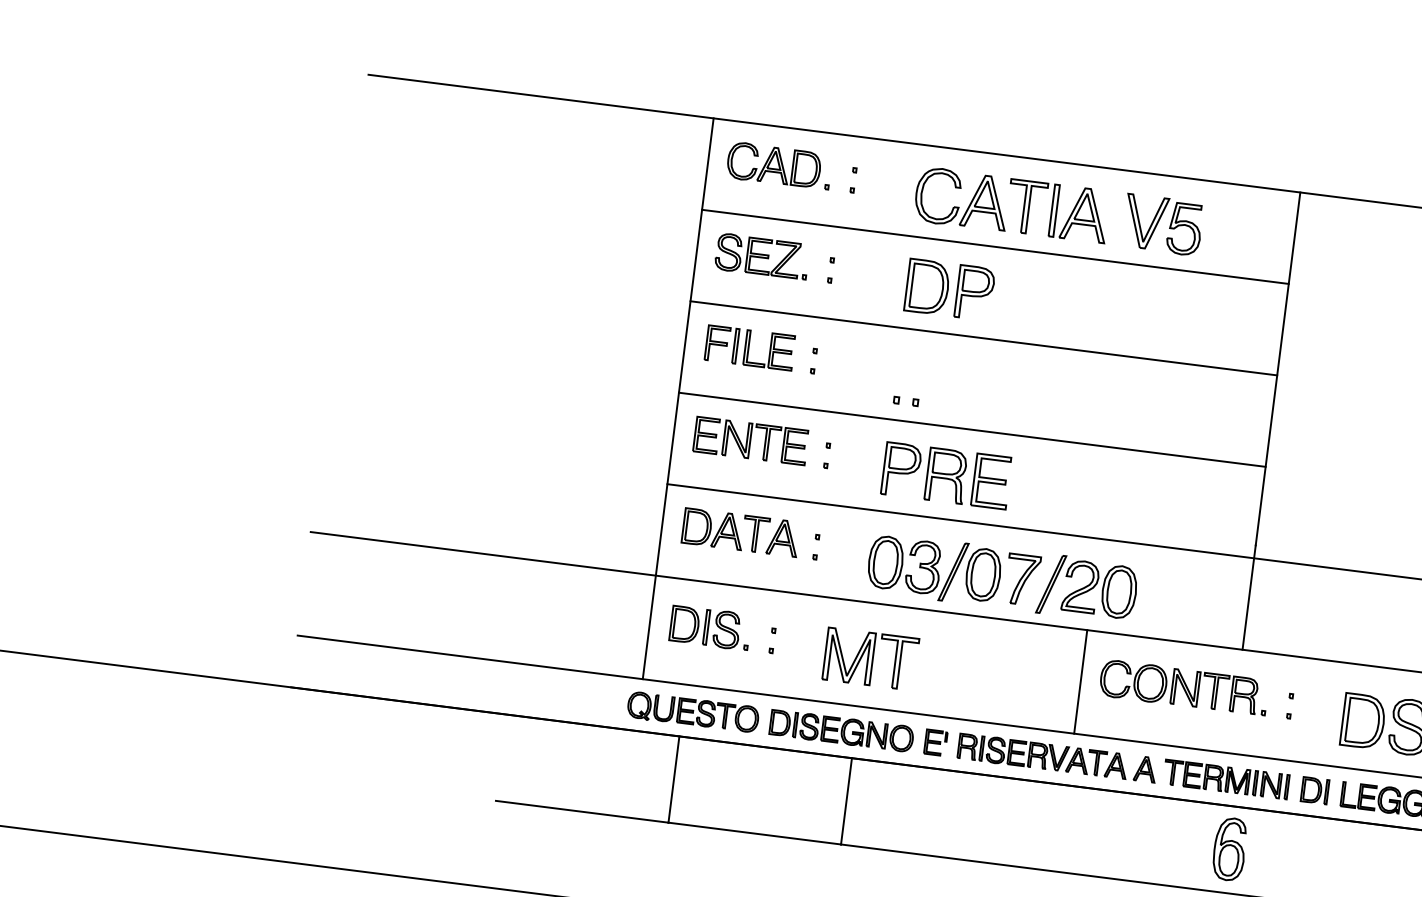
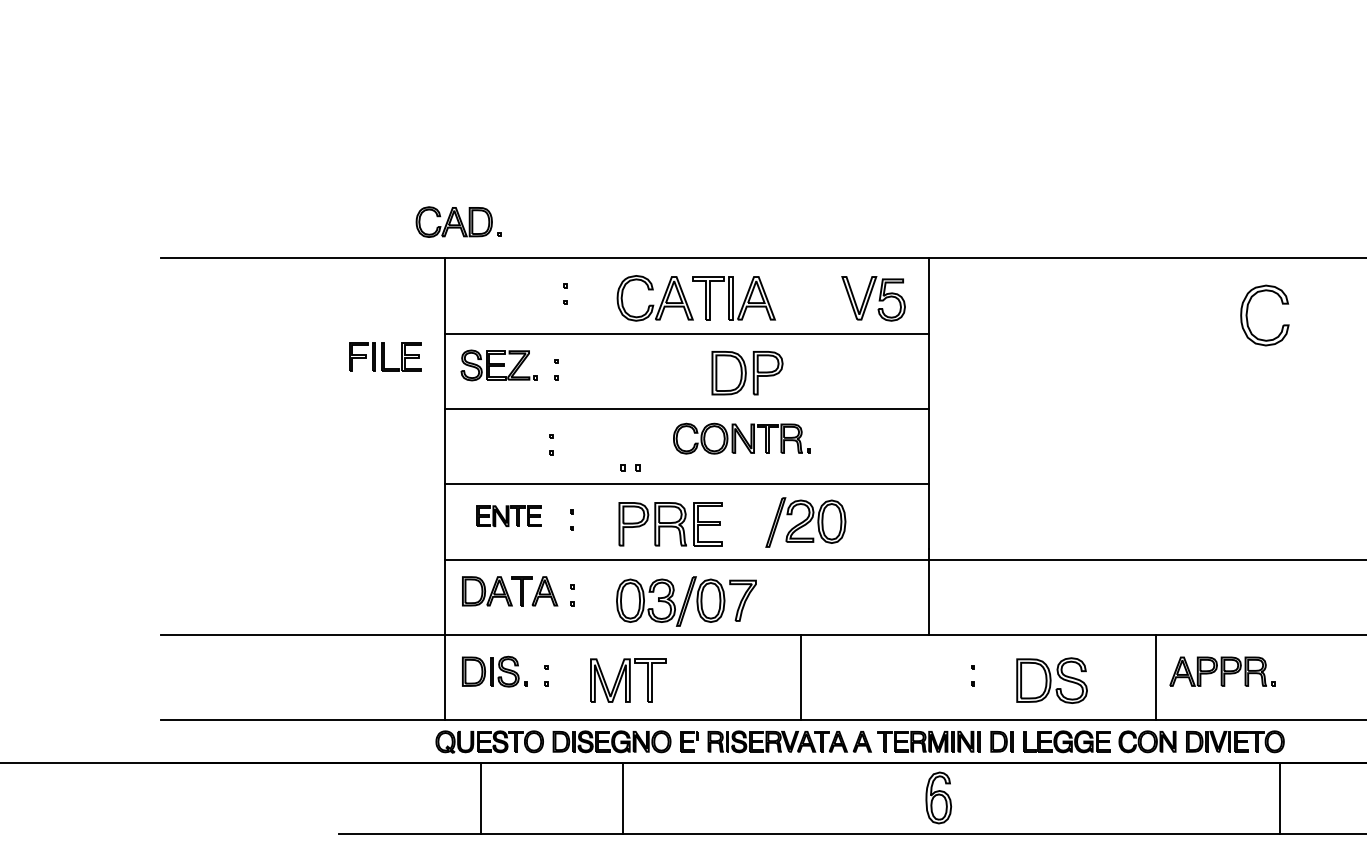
part: (779, 165) -> (458, 221), moved
part: (1162, 224) -> (873, 298), moved
part: (949, 290) -> (747, 373), moved
part: (750, 347) -> (385, 356), moved
part: (750, 441) -> (508, 516), size x0.7
part: (1087, 588) -> (805, 522), moved
part: (1183, 687) -> (741, 438), moved

